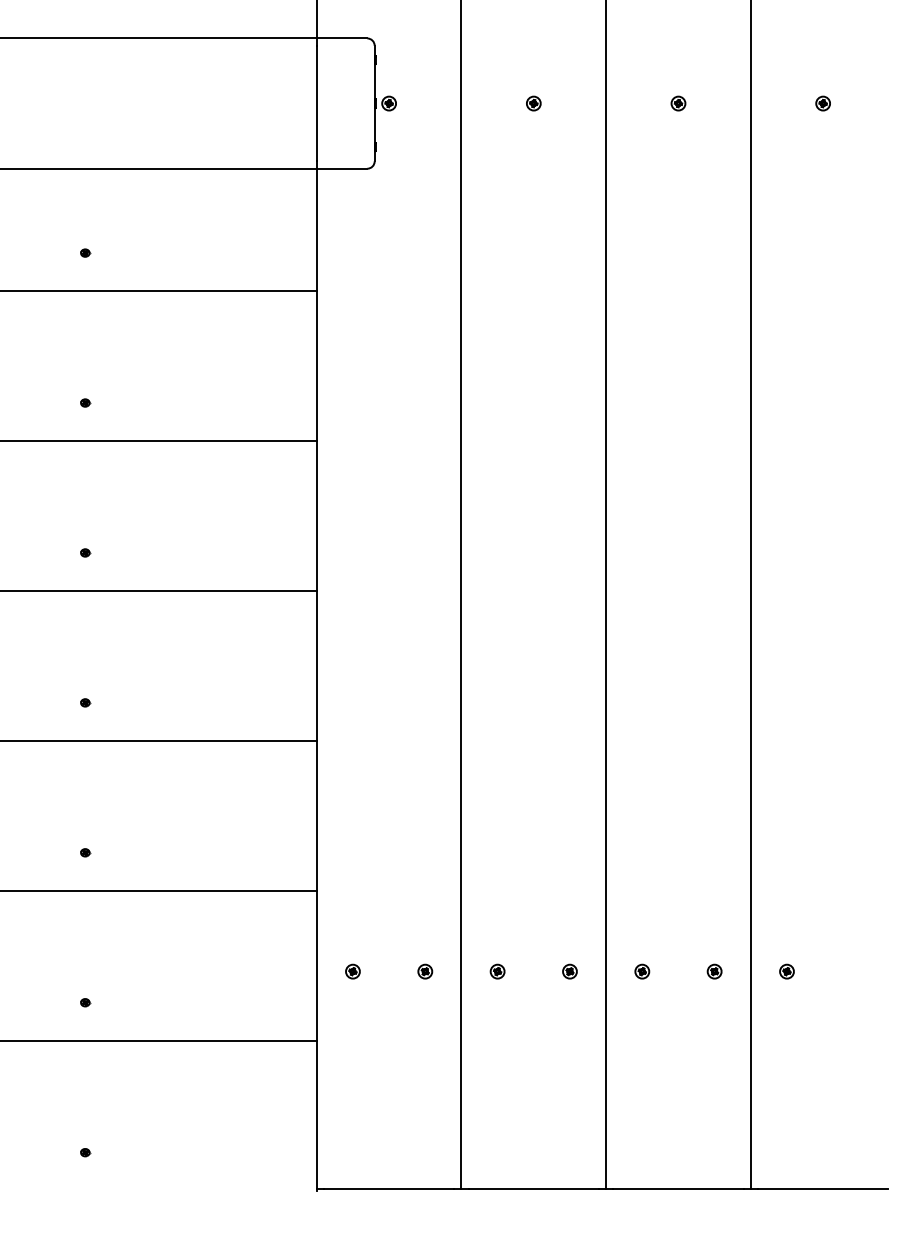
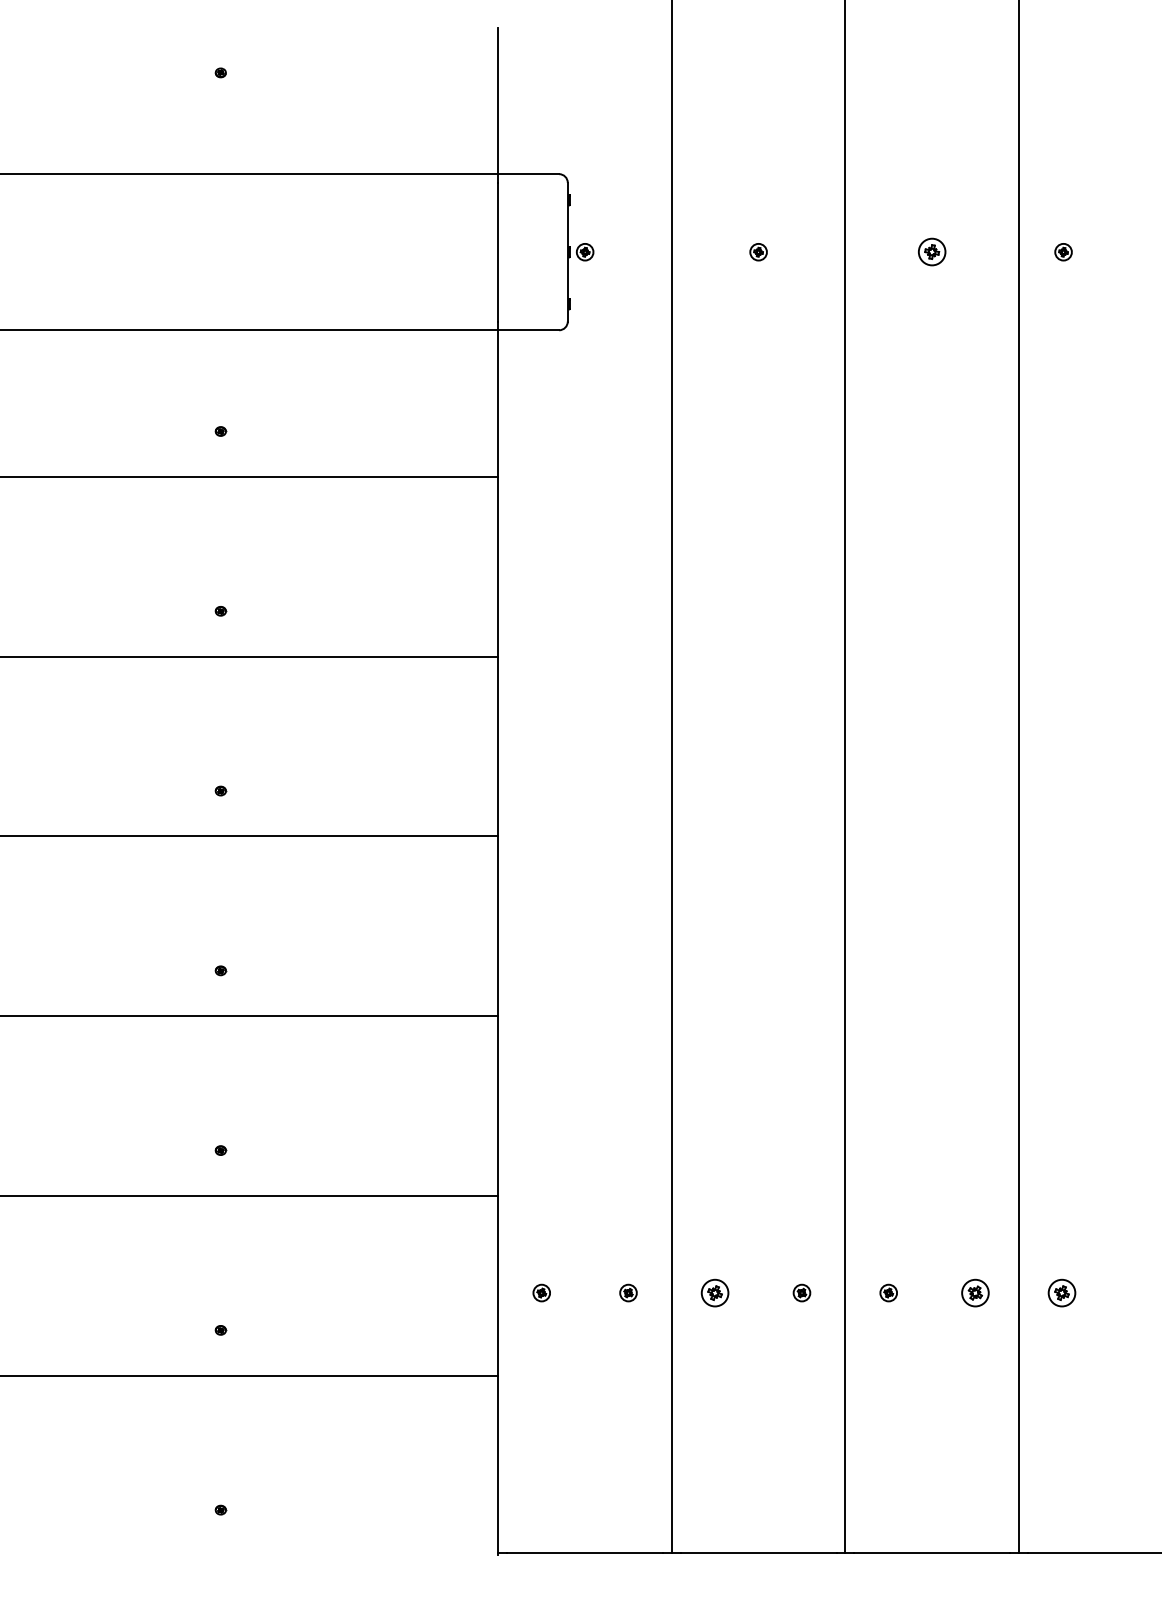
part: (677, 103) -> (931, 252), size x1.6
part: (823, 103) -> (1063, 252), moved
part: (497, 971) -> (715, 1292), size x1.6
part: (714, 971) -> (975, 1292), size x1.6
part: (787, 971) -> (1062, 1292), size x1.6

